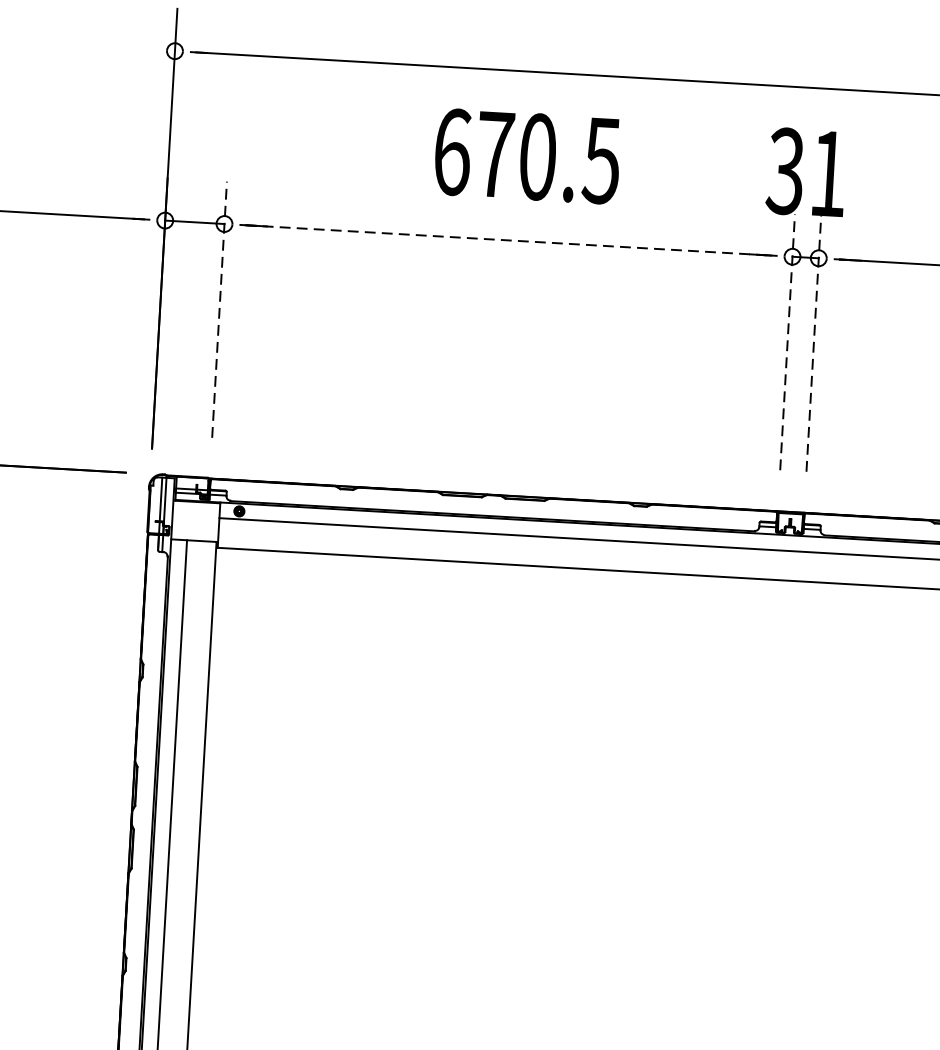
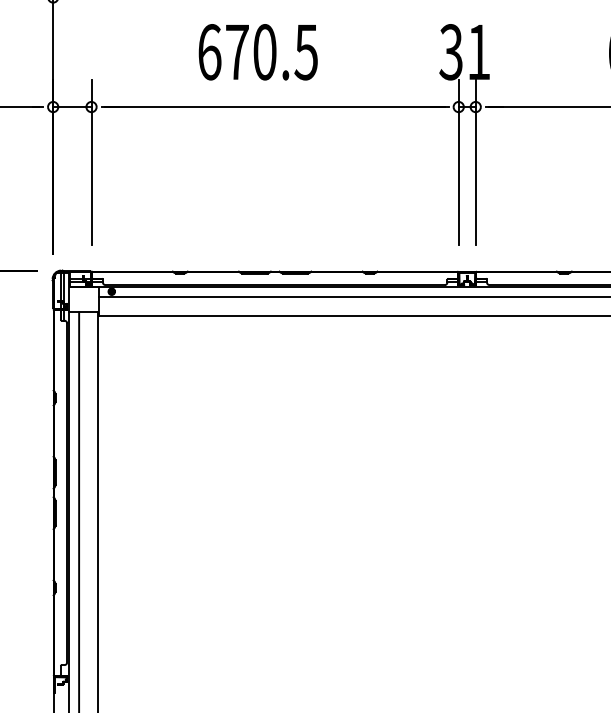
text: (526, 156) -> (257, 52), moved
line: (509, 241) -> (275, 107), dashed -> solid
line: (219, 309) -> (91, 162), dashed -> solid
line: (787, 342) -> (458, 162), dashed -> solid
line: (813, 344) -> (475, 162), dashed -> solid

